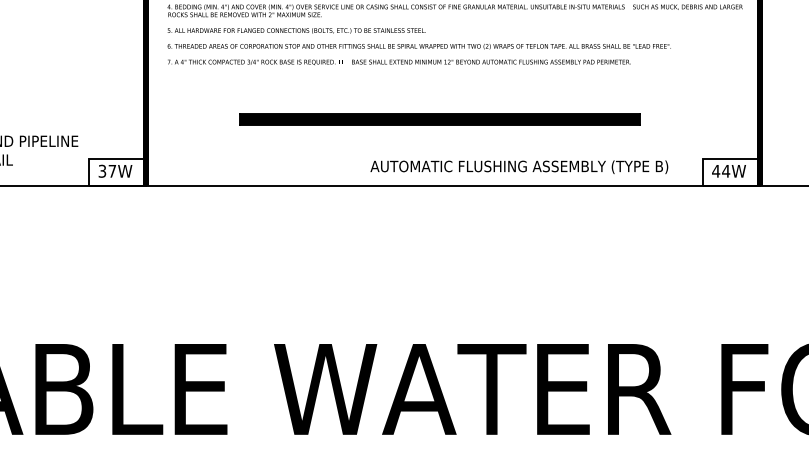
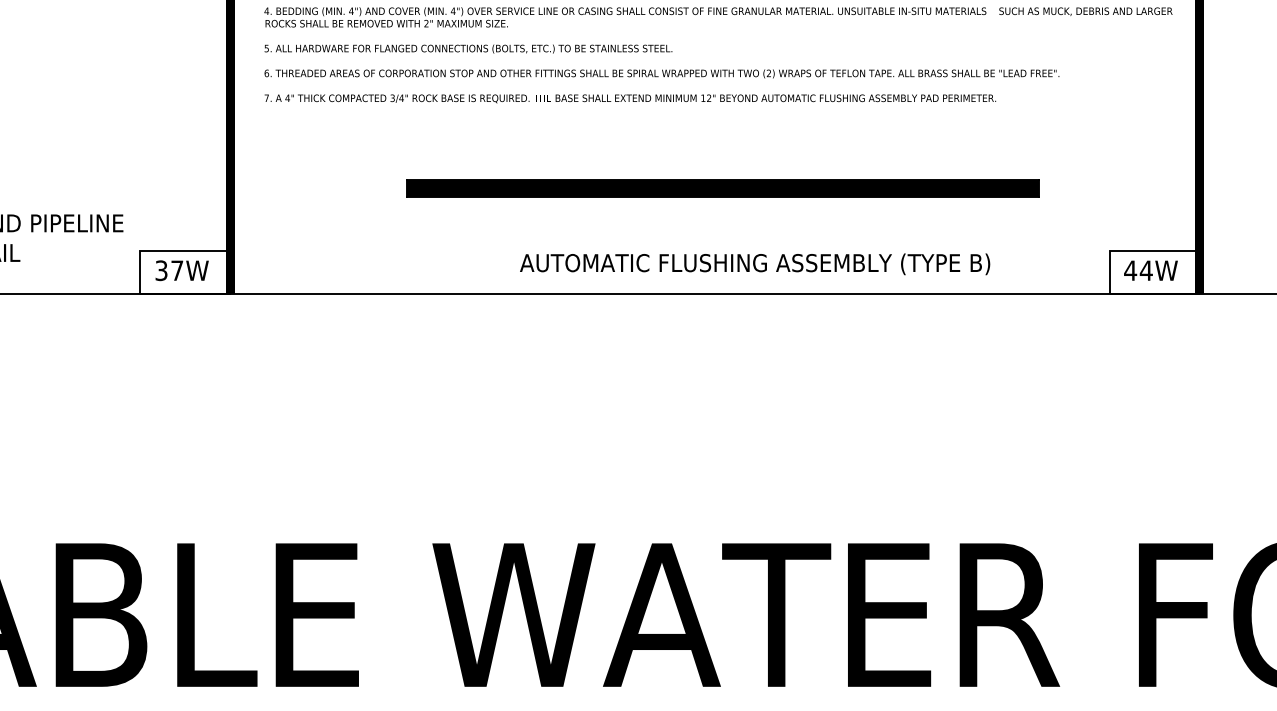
part: (439, 119) -> (722, 188), moved
text: (519, 167) -> (755, 264), moved

